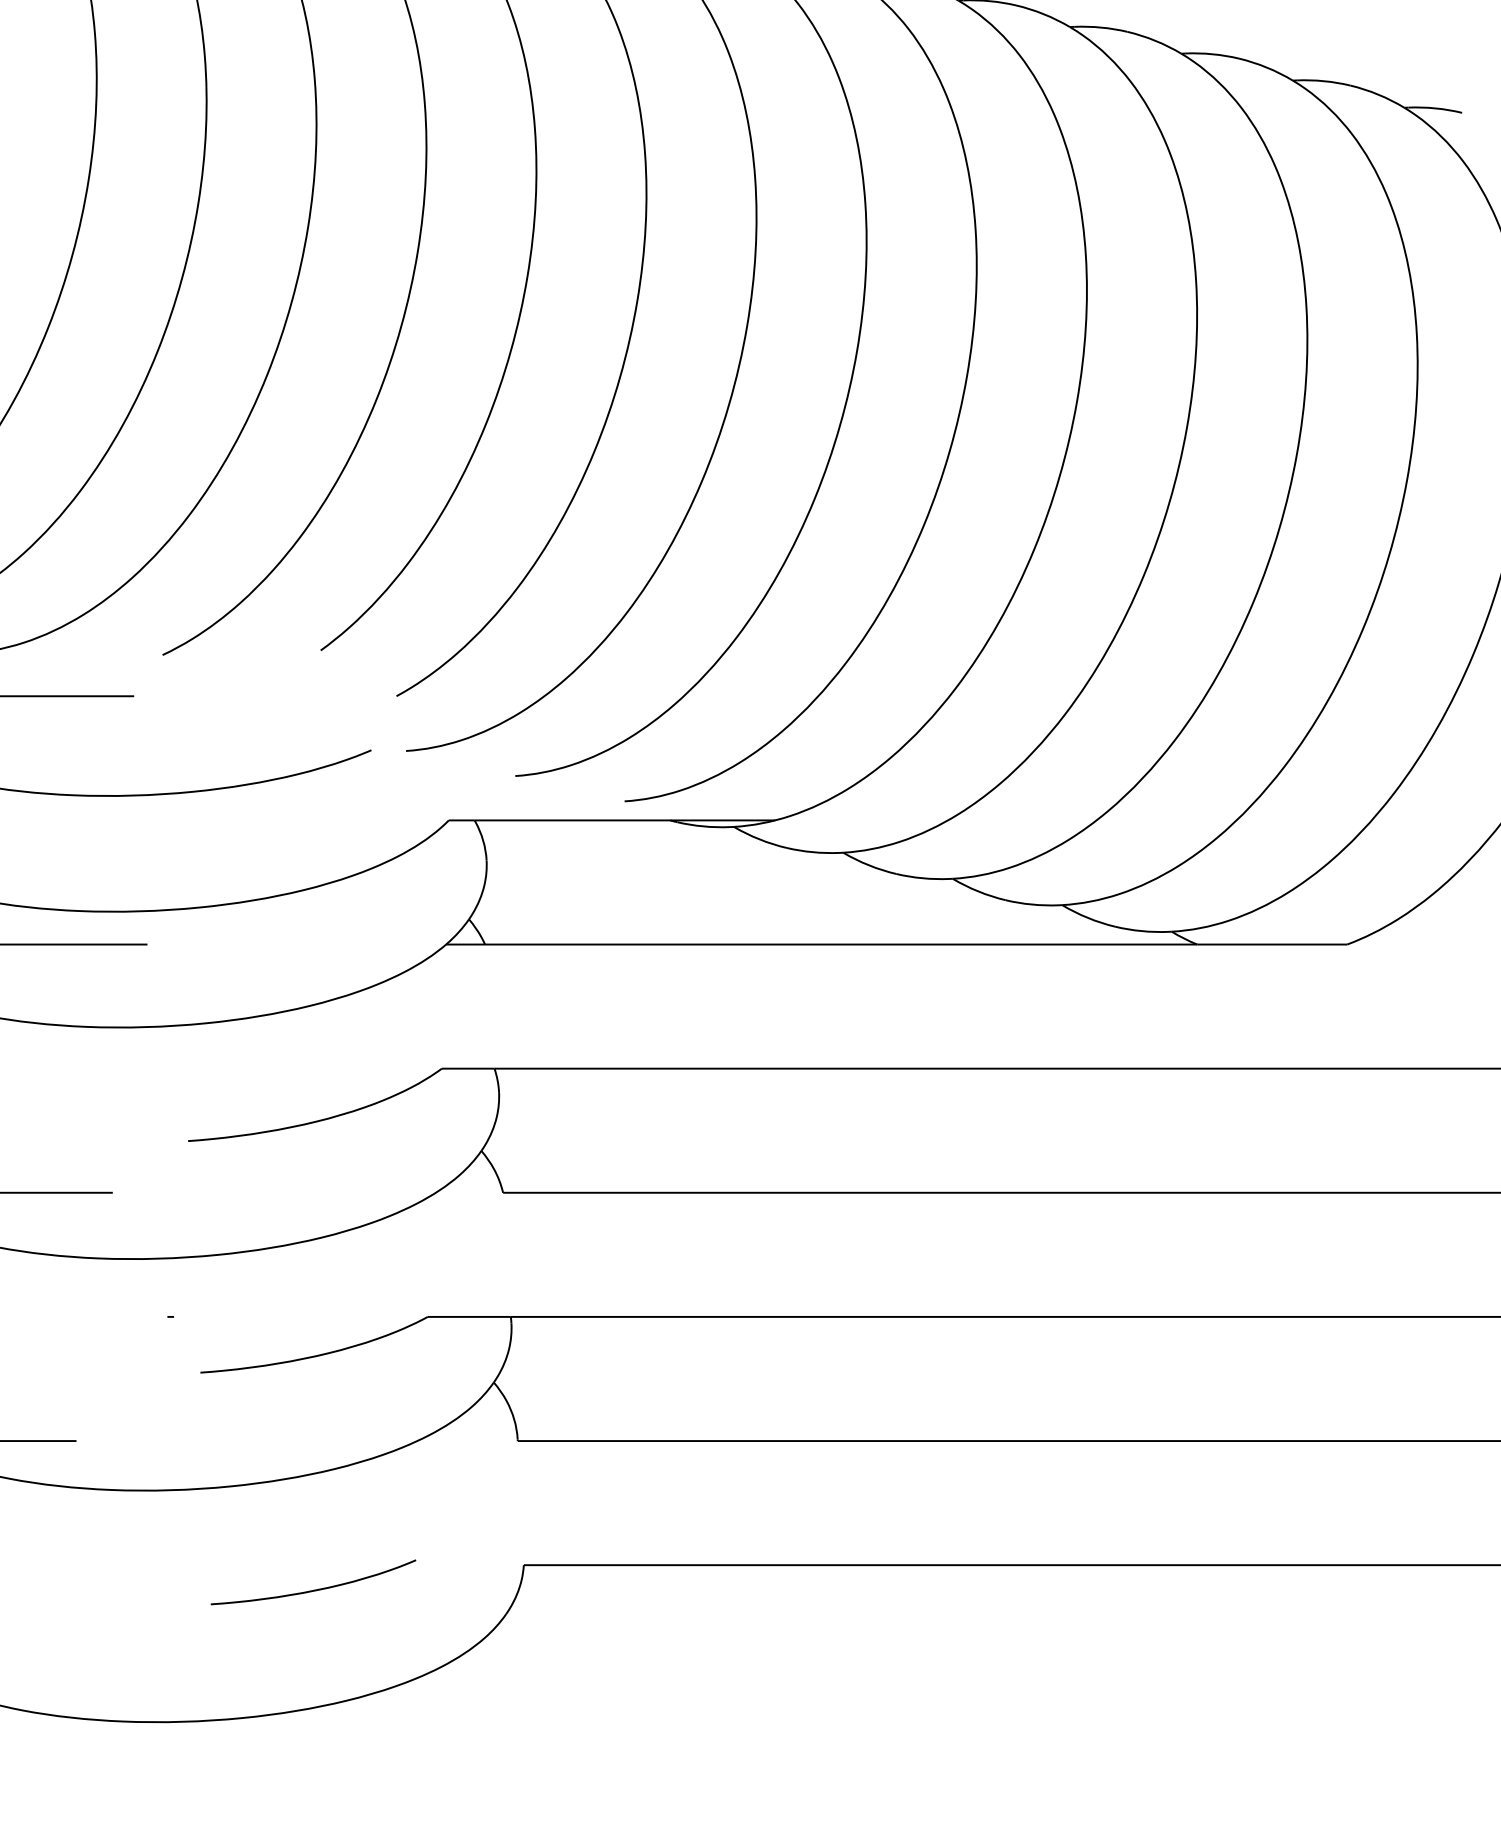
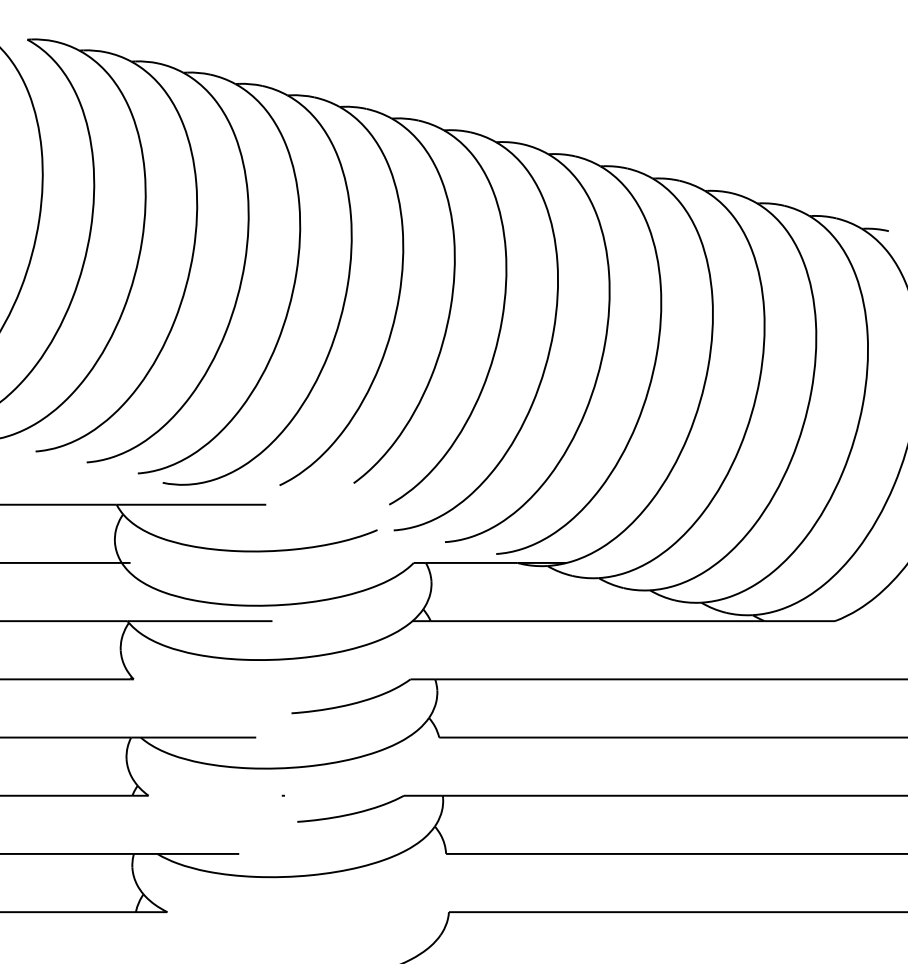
curve: (318, 1587) -> (352, 922), removed

